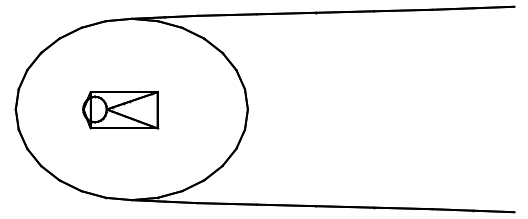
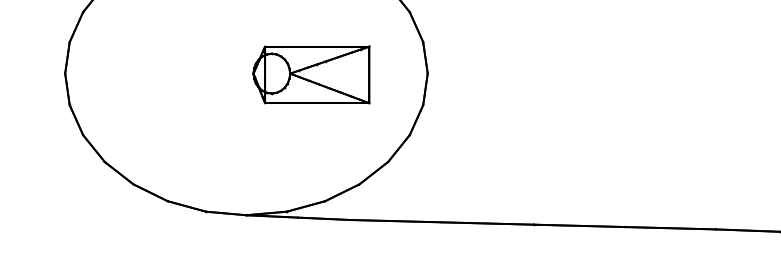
part: (120, 110) -> (311, 75), moved

